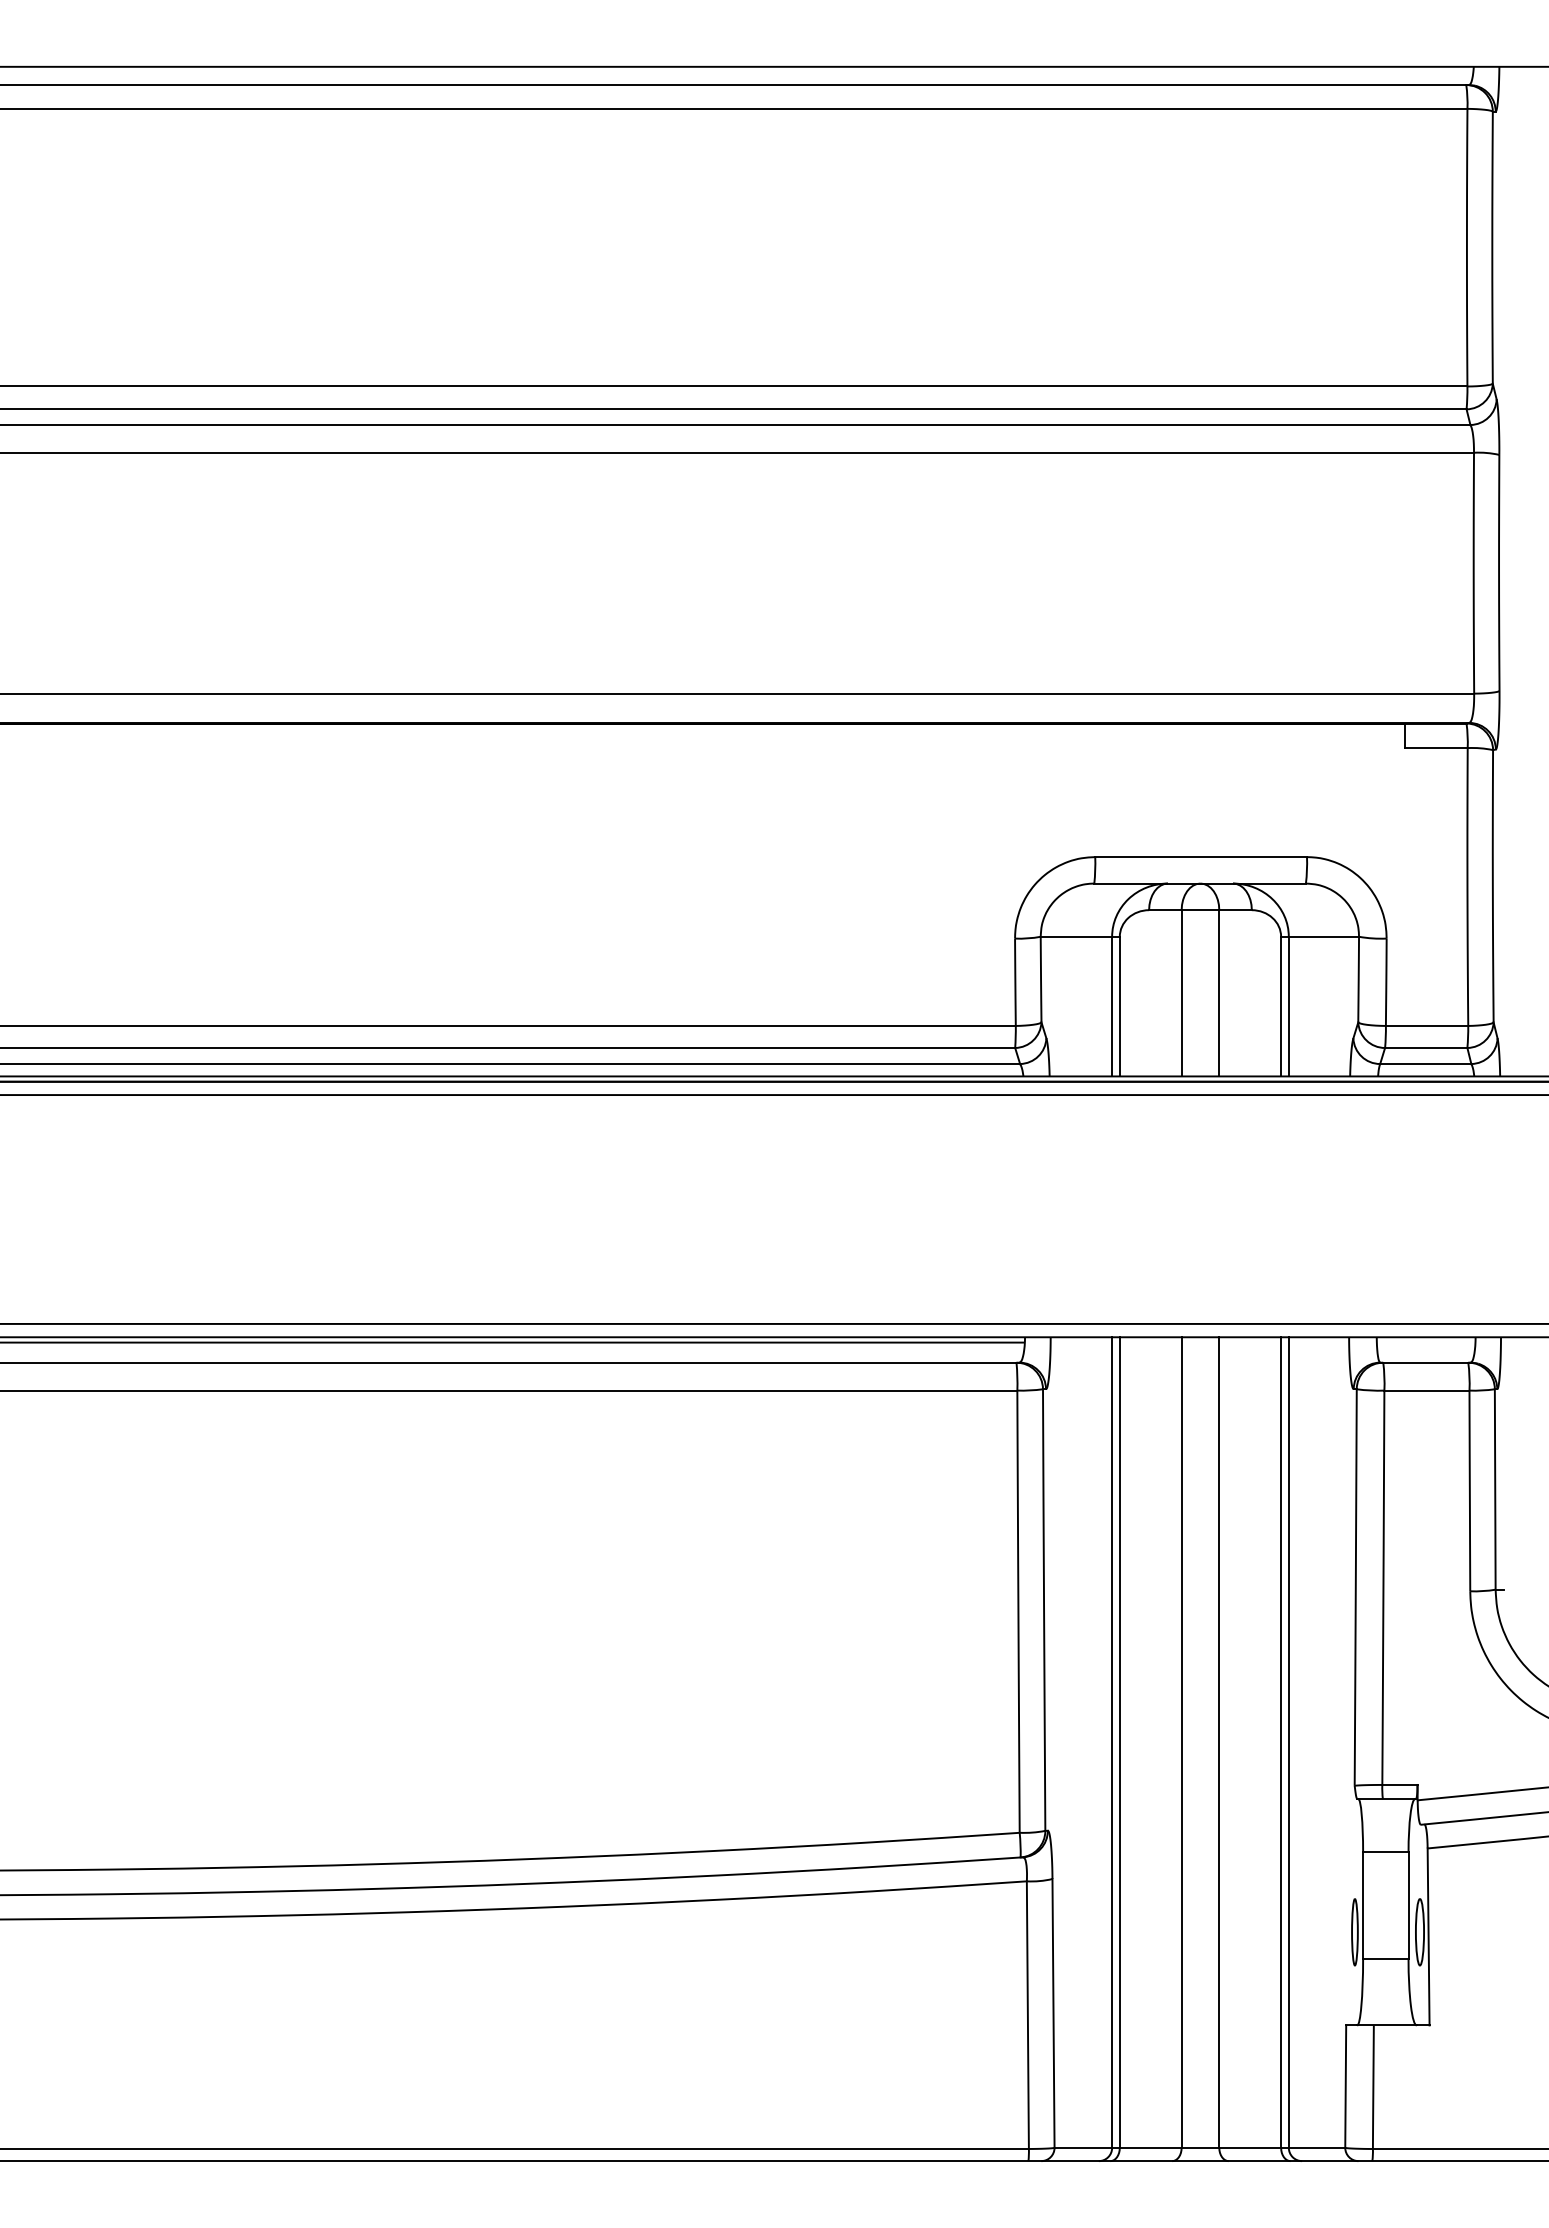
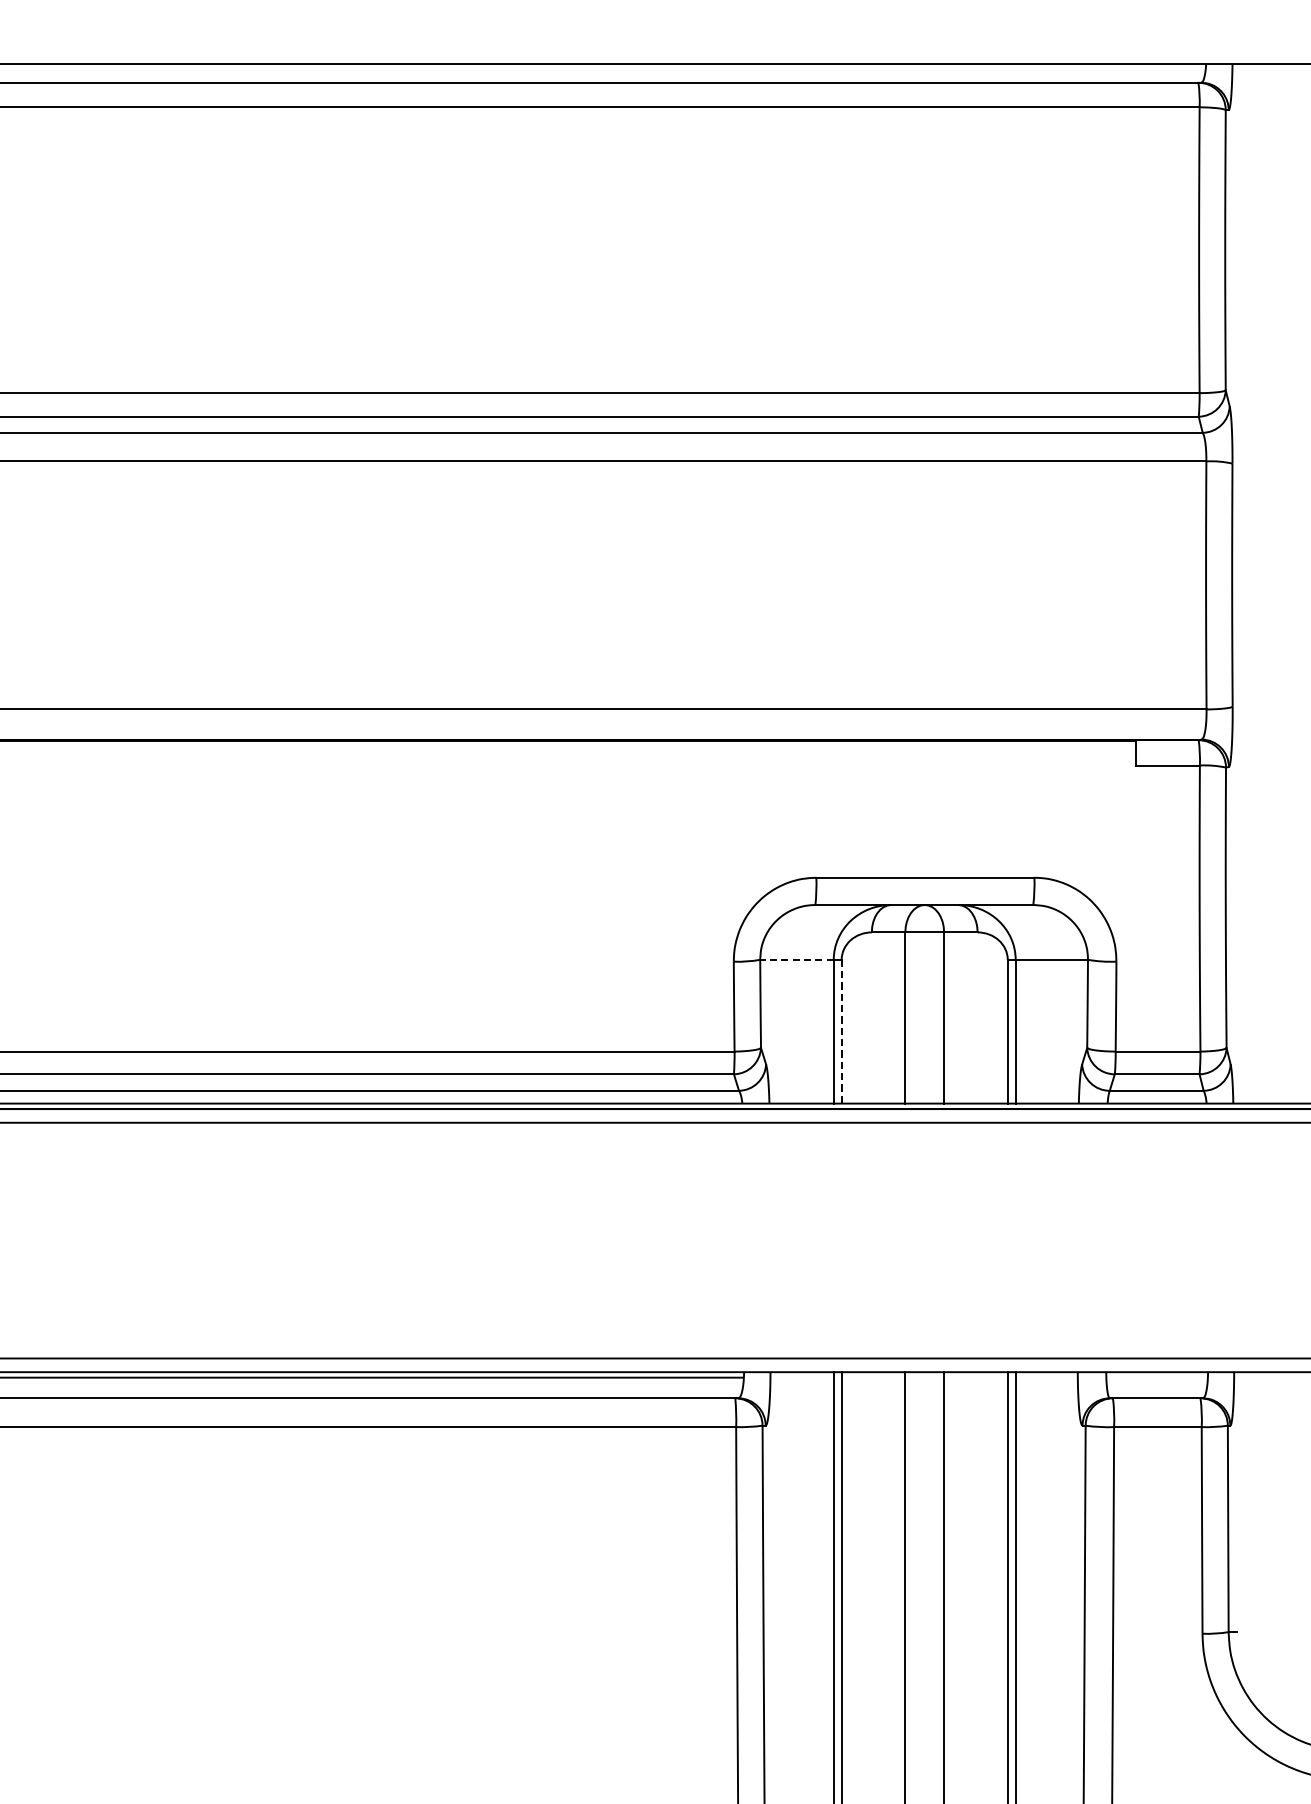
line: (1076, 936) -> (797, 959), solid -> dashed
line: (1119, 1006) -> (841, 1031), solid -> dashed

